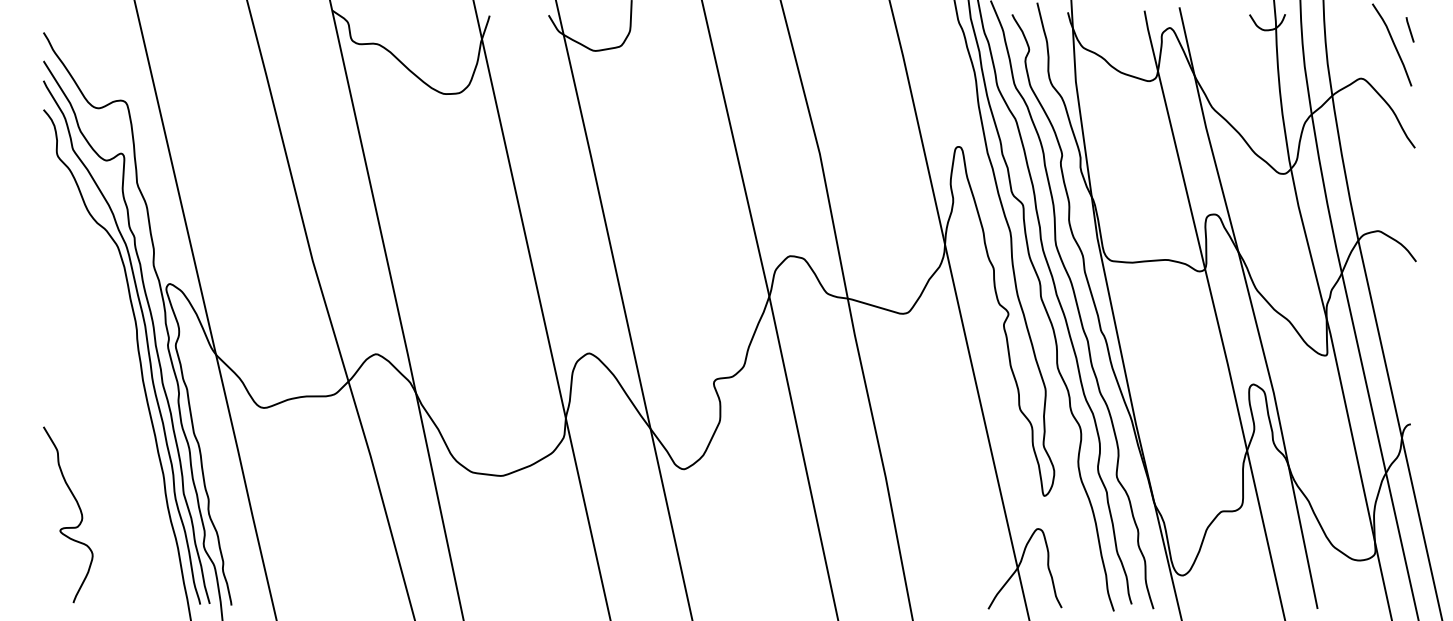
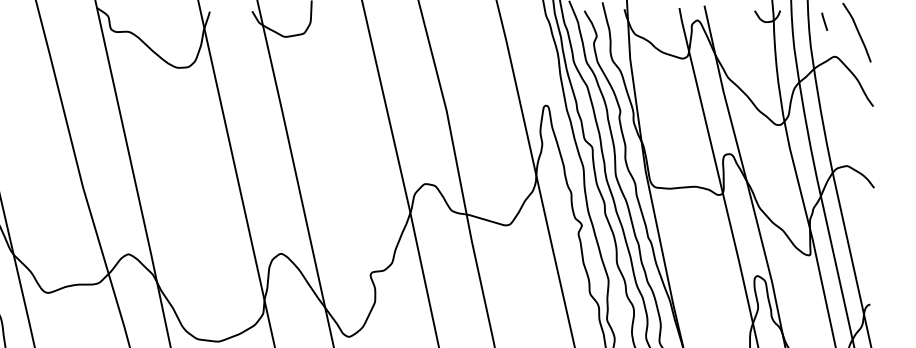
line: (1409, 29) -> (824, 21), moved

